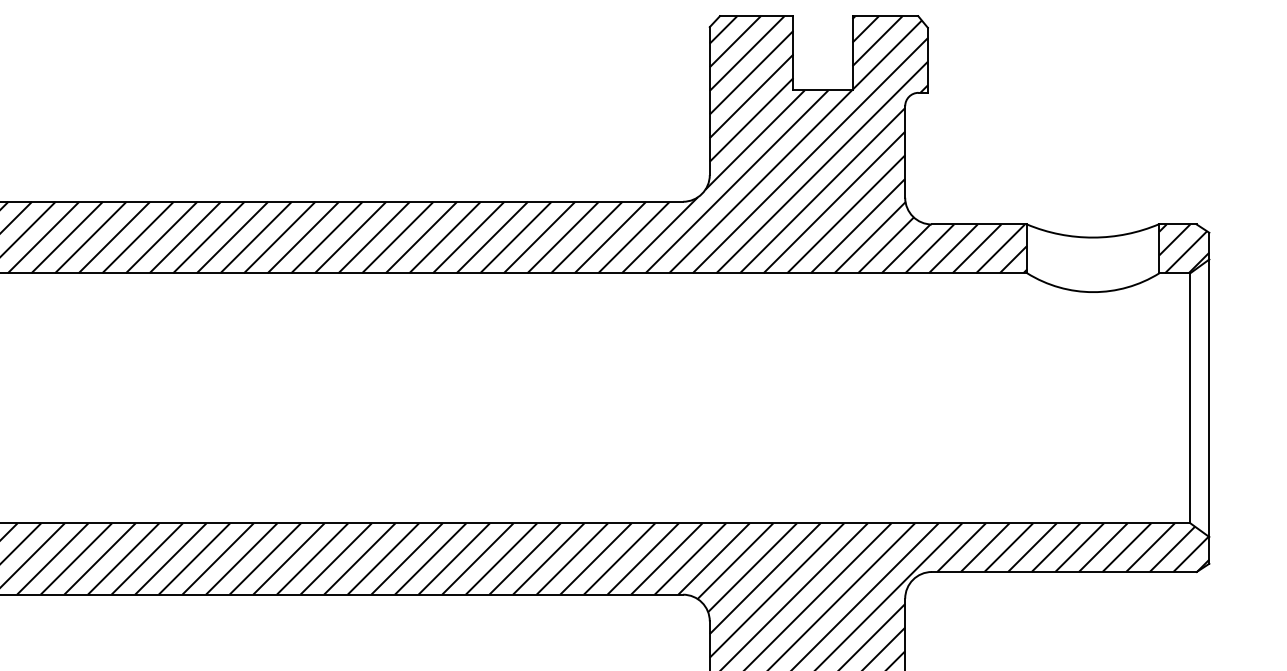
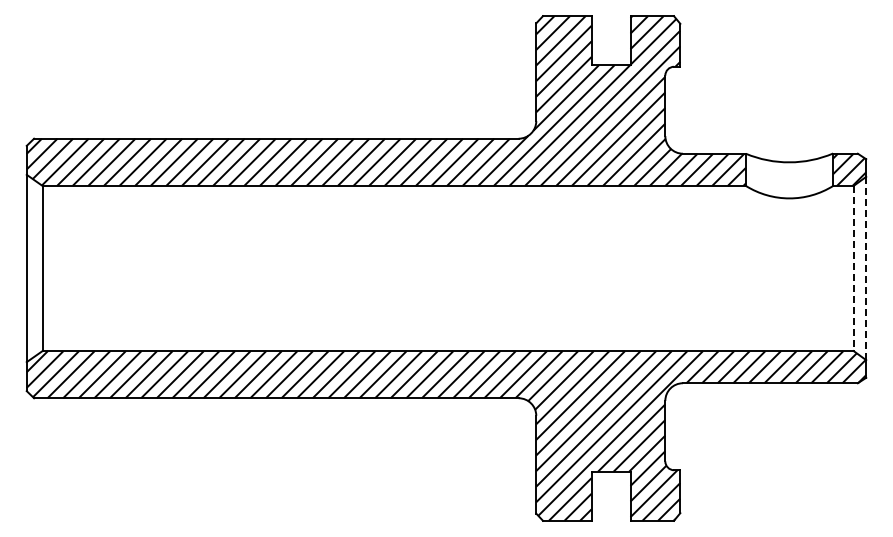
line: (1190, 398) -> (853, 268), solid -> dashed
line: (1209, 398) -> (866, 268), solid -> dashed

